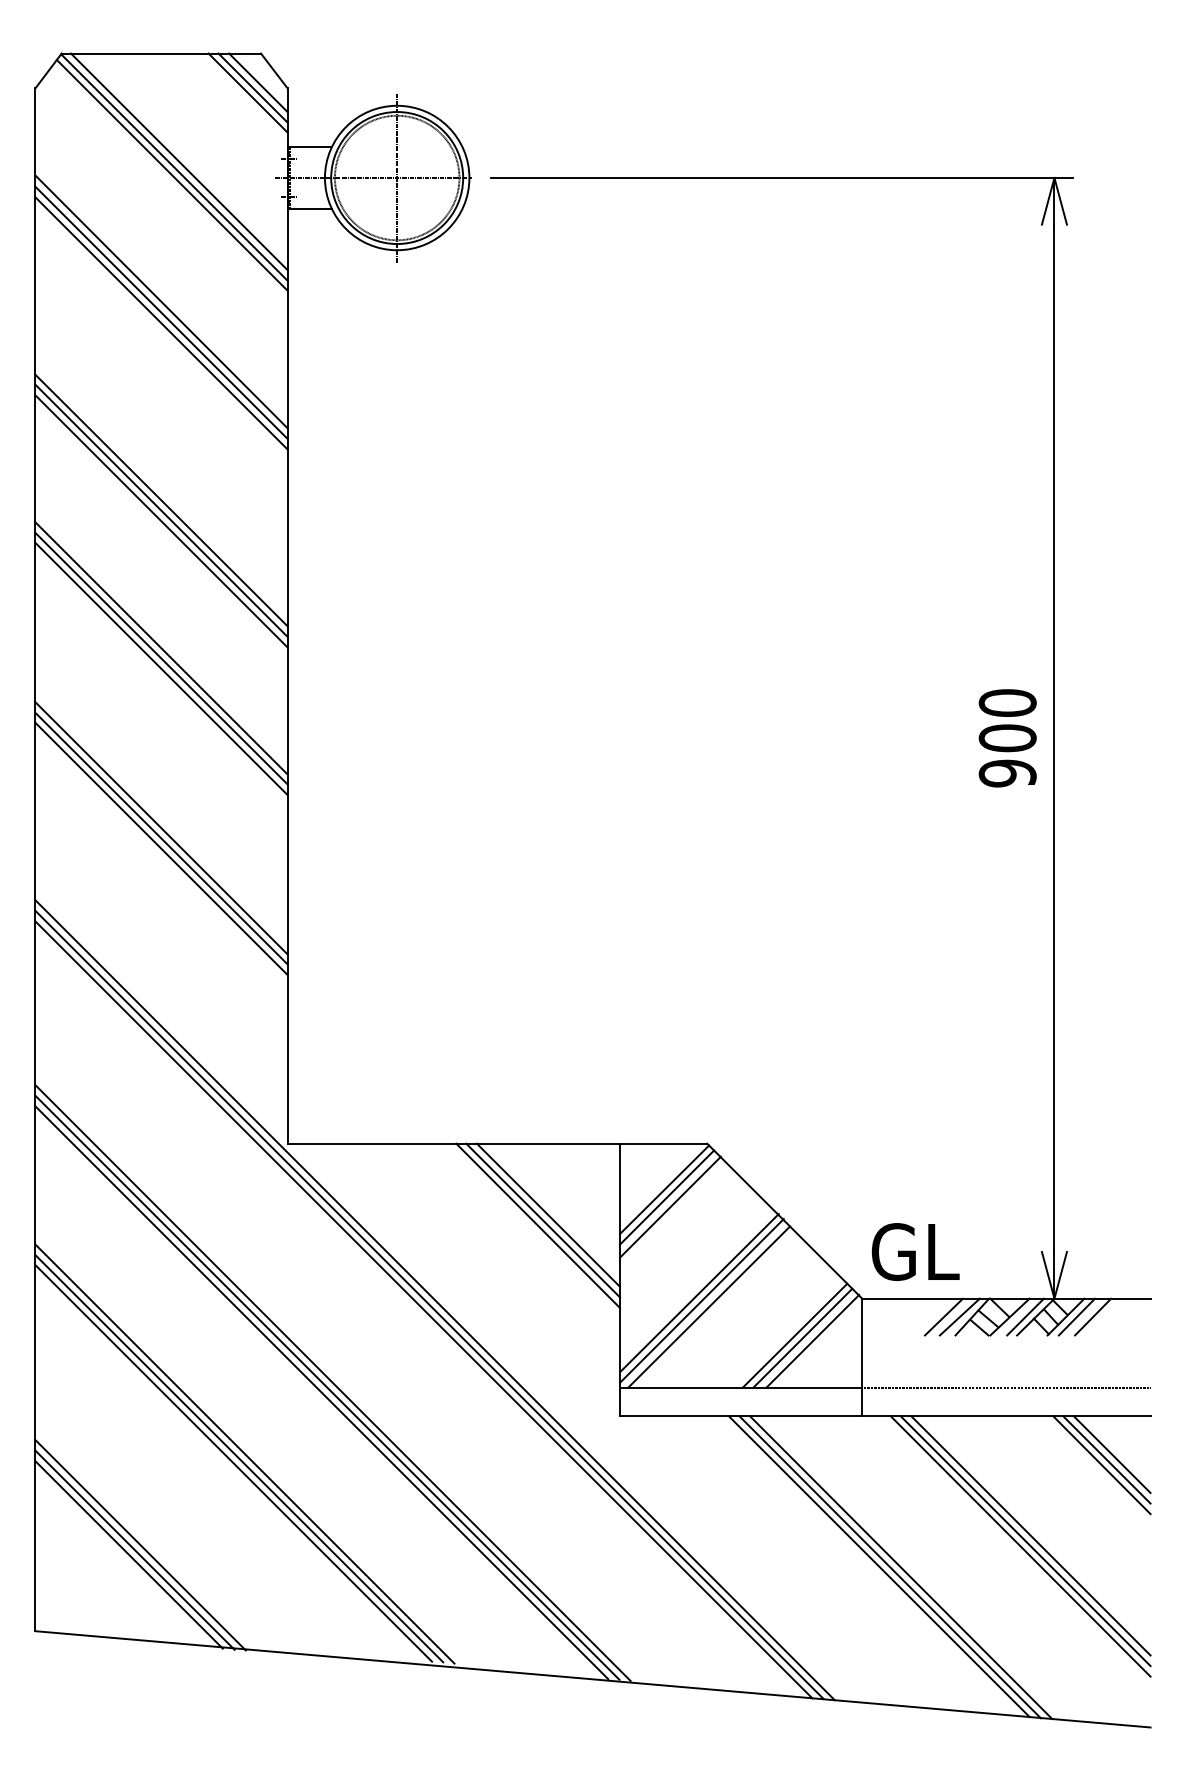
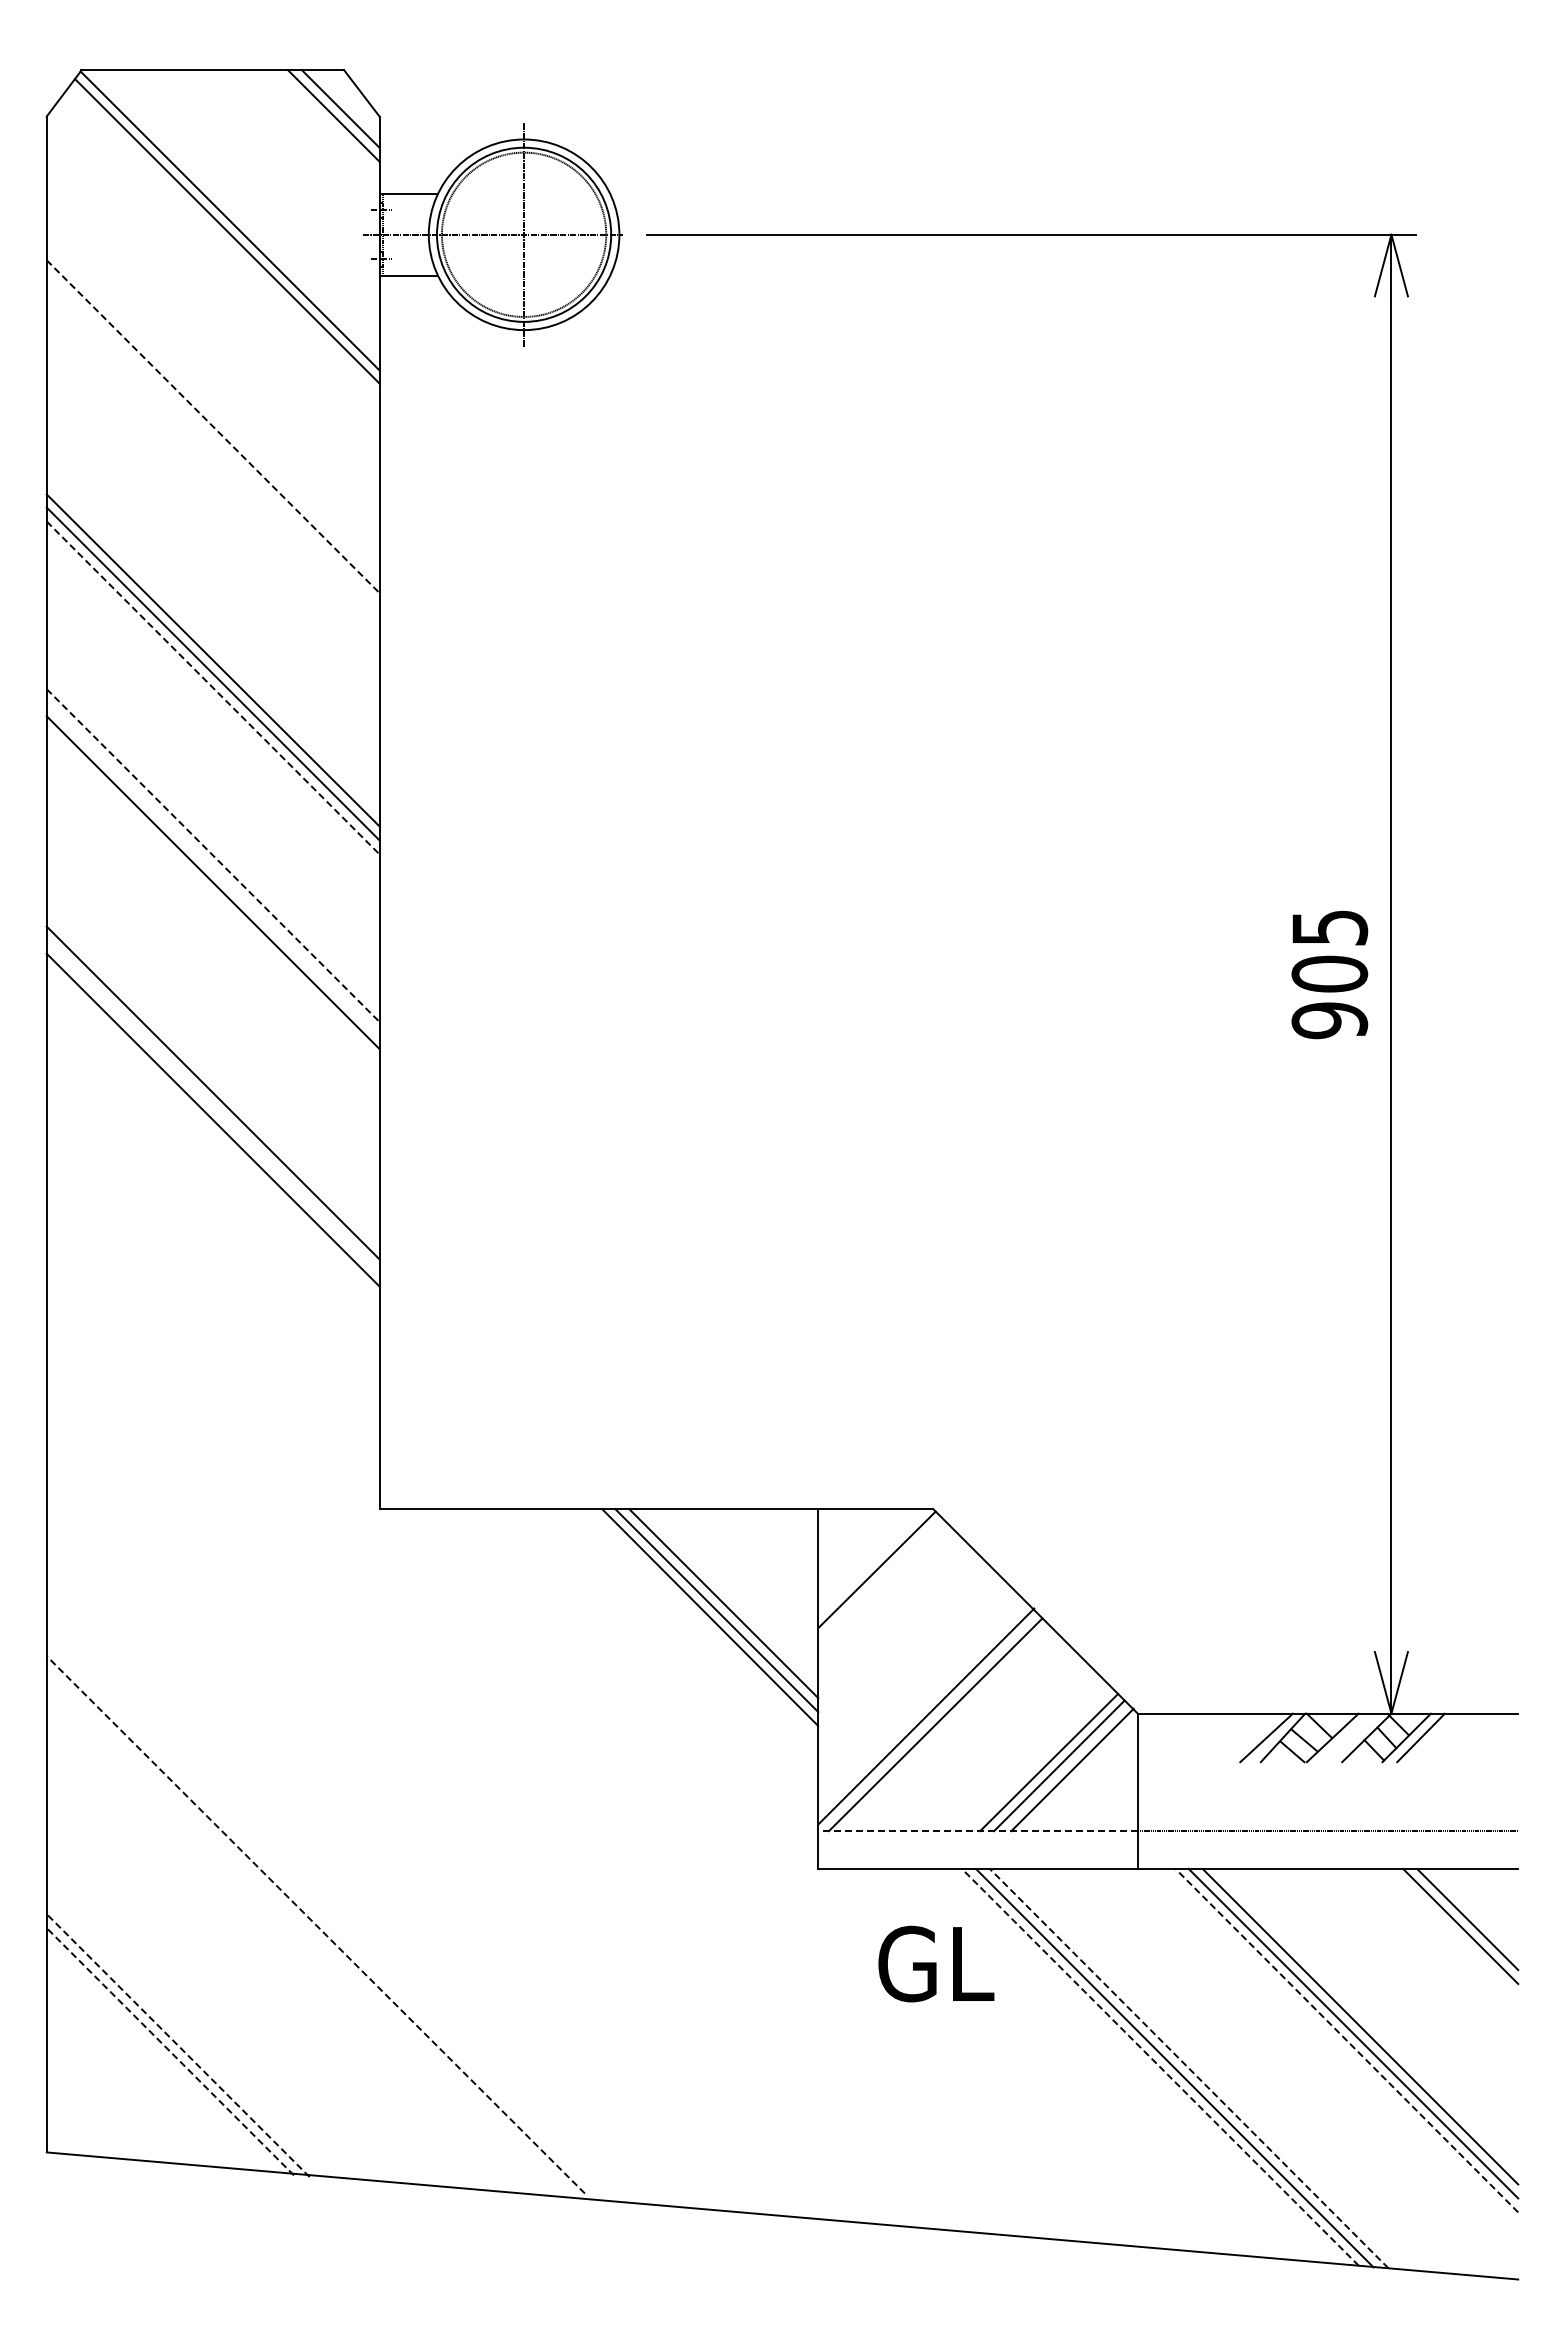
line: (248, 92) -> (327, 122), removed
line: (179, 161) -> (236, 213), removed
line: (161, 302) -> (212, 398), removed
line: (161, 312) -> (212, 412), removed
line: (161, 324) -> (213, 427), solid -> dashed
line: (161, 521) -> (213, 688), solid -> dashed
line: (161, 648) -> (213, 855), solid -> dashed
line: (161, 658) -> (212, 869), removed
text: (1007, 702) -> (1329, 927), 900 -> 905
line: (161, 838) -> (212, 1106), removed
line: (667, 1197) -> (880, 1580), removed
line: (670, 1206) -> (884, 1592), removed
text: (915, 1251) -> (936, 1963), moved
line: (699, 1292) -> (922, 1705), removed
line: (434, 1300) -> (573, 1715), removed
line: (429, 1304) -> (566, 1721), removed
line: (424, 1309) -> (559, 1728), removed
line: (943, 1316) -> (1245, 1737), removed
line: (1025, 1316) -> (1353, 1737), removed
line: (1093, 1316) -> (1442, 1737), removed
line: (333, 1382) -> (439, 1824), removed
line: (327, 1387) -> (431, 1830), removed
line: (741, 1387) -> (978, 1831), solid -> dashed
line: (321, 1392) -> (424, 1837), removed
line: (244, 1453) -> (322, 1918), removed
line: (239, 1458) -> (315, 1924), solid -> dashed
line: (233, 1463) -> (308, 1930), removed
line: (1102, 1464) -> (1454, 1932), removed
line: (140, 1544) -> (185, 2038), removed
line: (1020, 1546) -> (1346, 2040), solid -> dashed
line: (135, 1550) -> (178, 2045), solid -> dashed
line: (129, 1554) -> (170, 2051), solid -> dashed
line: (879, 1566) -> (1160, 2067), solid -> dashed
line: (900, 1567) -> (1188, 2068), solid -> dashed

